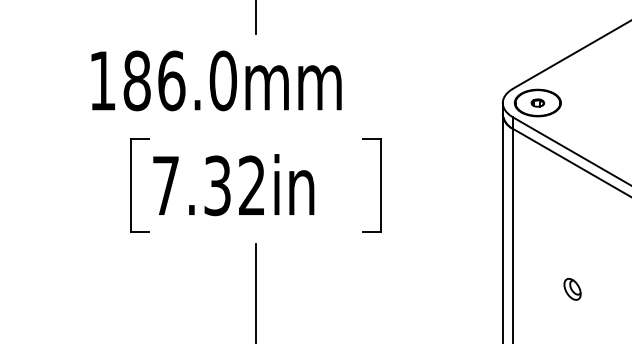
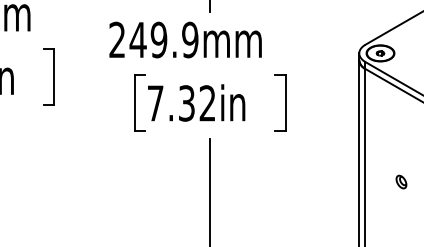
text: (162, 80) -> (153, 39), 186.0mm -> 249.9mm
part: (572, 288) -> (401, 181), moved

